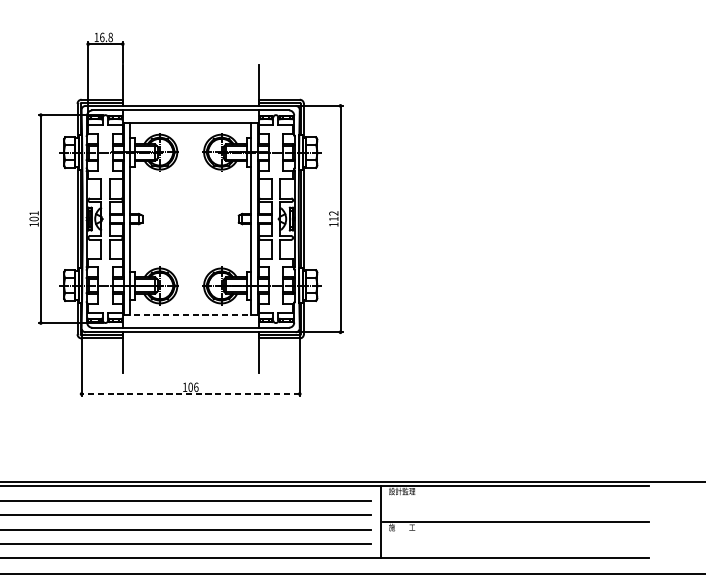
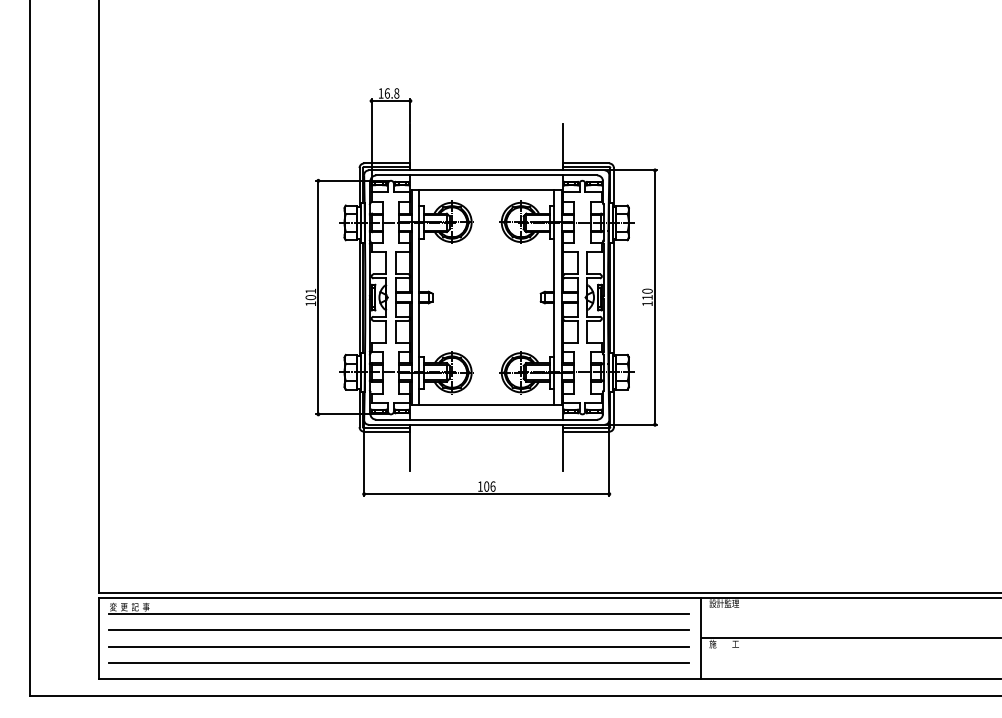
text: (333, 212) -> (647, 290), 112 -> 110
line: (190, 315) -> (486, 405), dashed -> solid
line: (190, 394) -> (486, 494), dashed -> solid

